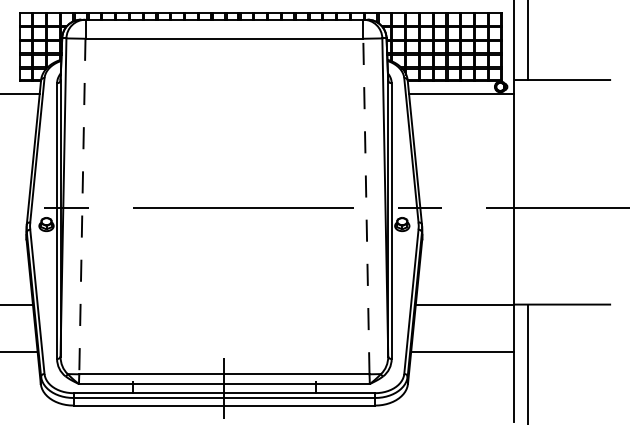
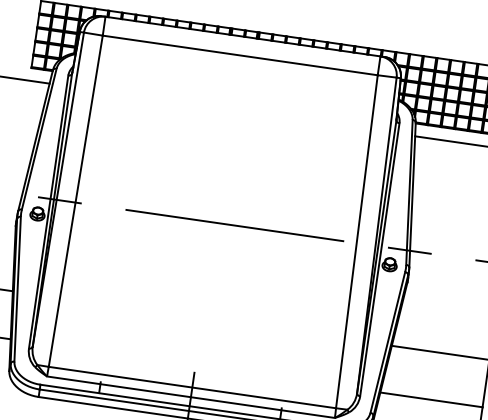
line: (82, 206) -> (75, 201), dashed -> solid
line: (366, 206) -> (356, 241), dashed -> solid

